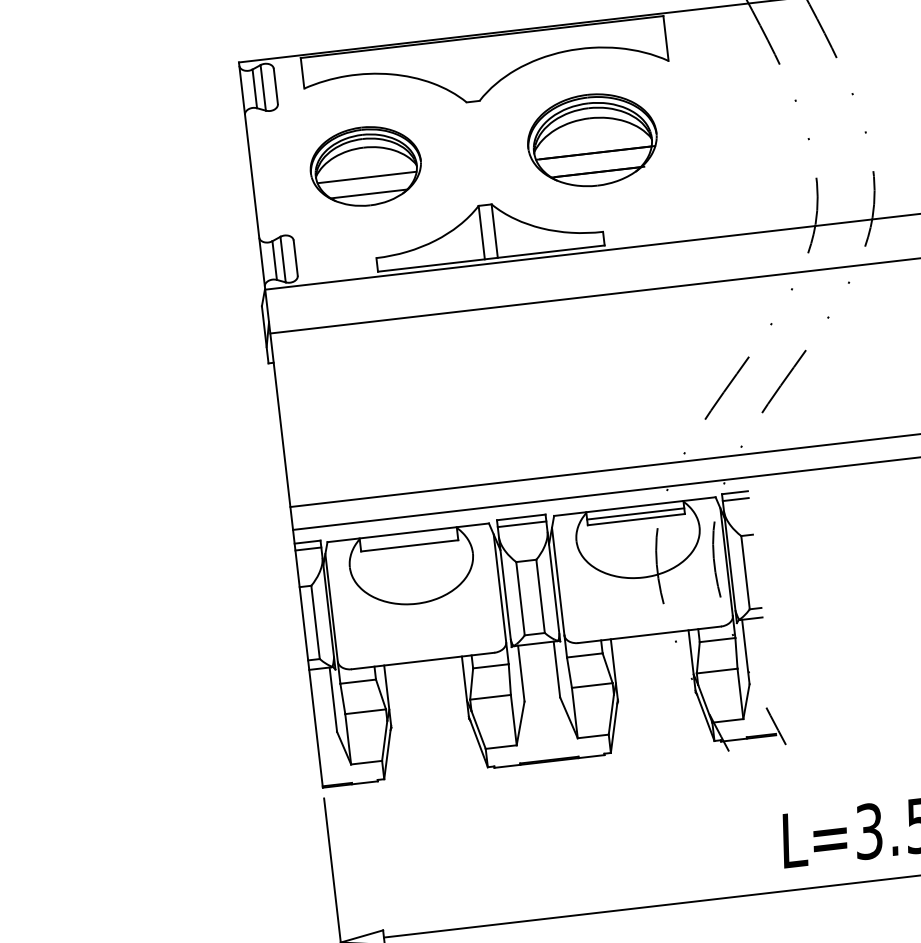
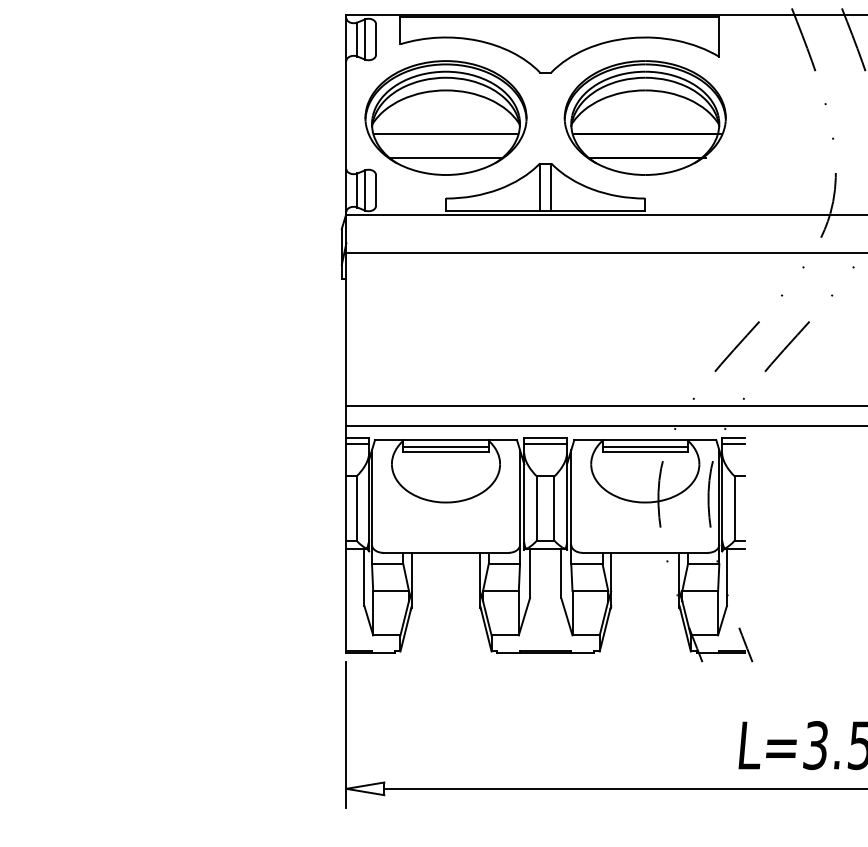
part: (591, 139) -> (644, 117), size x1.43
part: (365, 165) -> (445, 117), size x1.67
line: (408, 540) -> (445, 446), added

